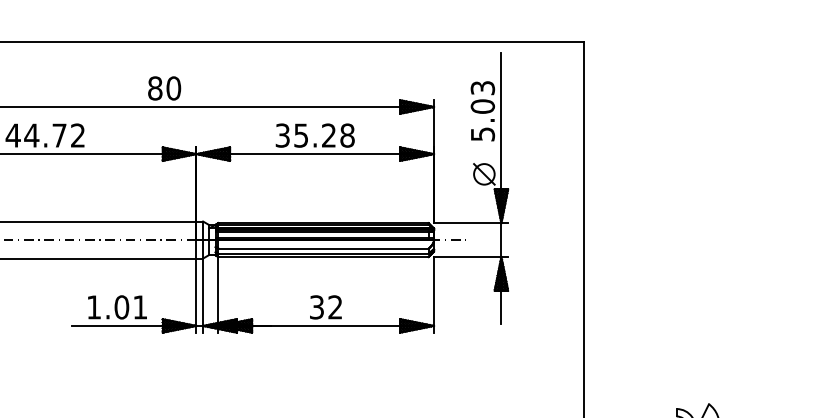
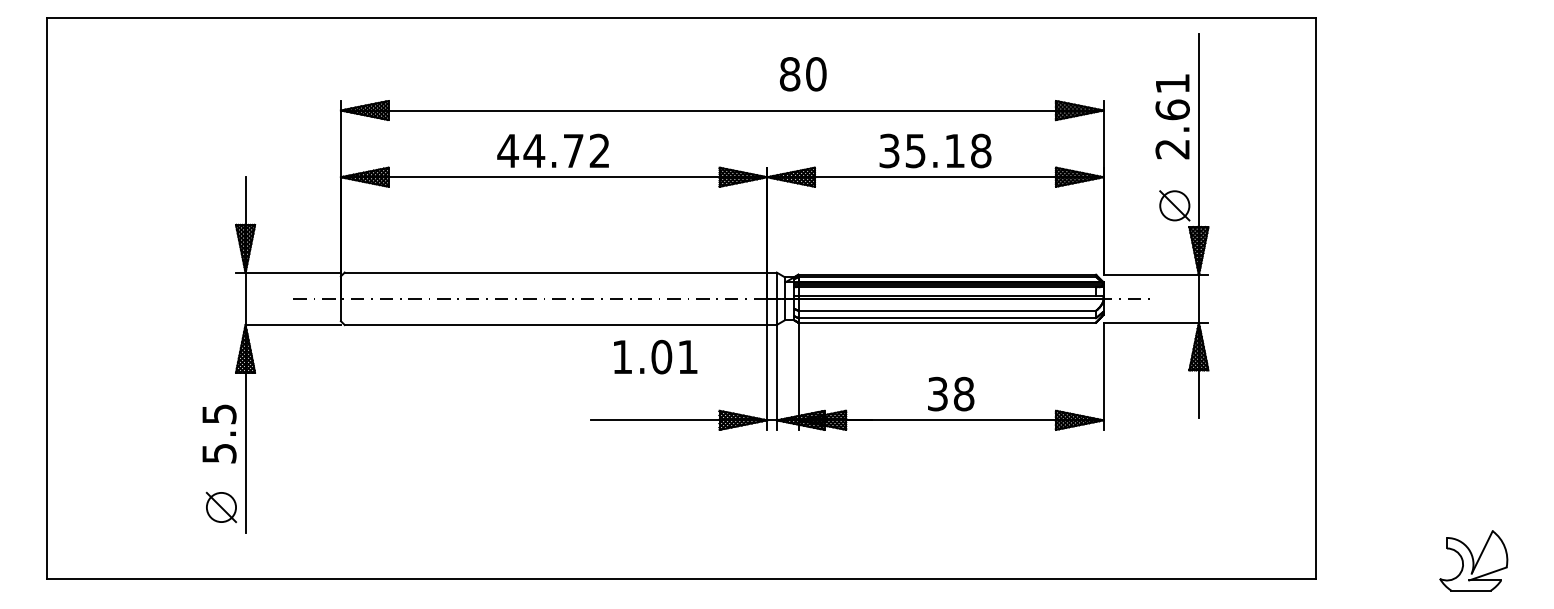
text: (164, 88) -> (803, 74), moved
text: (482, 111) -> (1172, 116), 5.03 -> 2.61
text: (328, 135) -> (954, 150), 35.28 -> 35.18
text: (117, 306) -> (655, 356), moved
text: (335, 306) -> (963, 393), 32 -> 38

